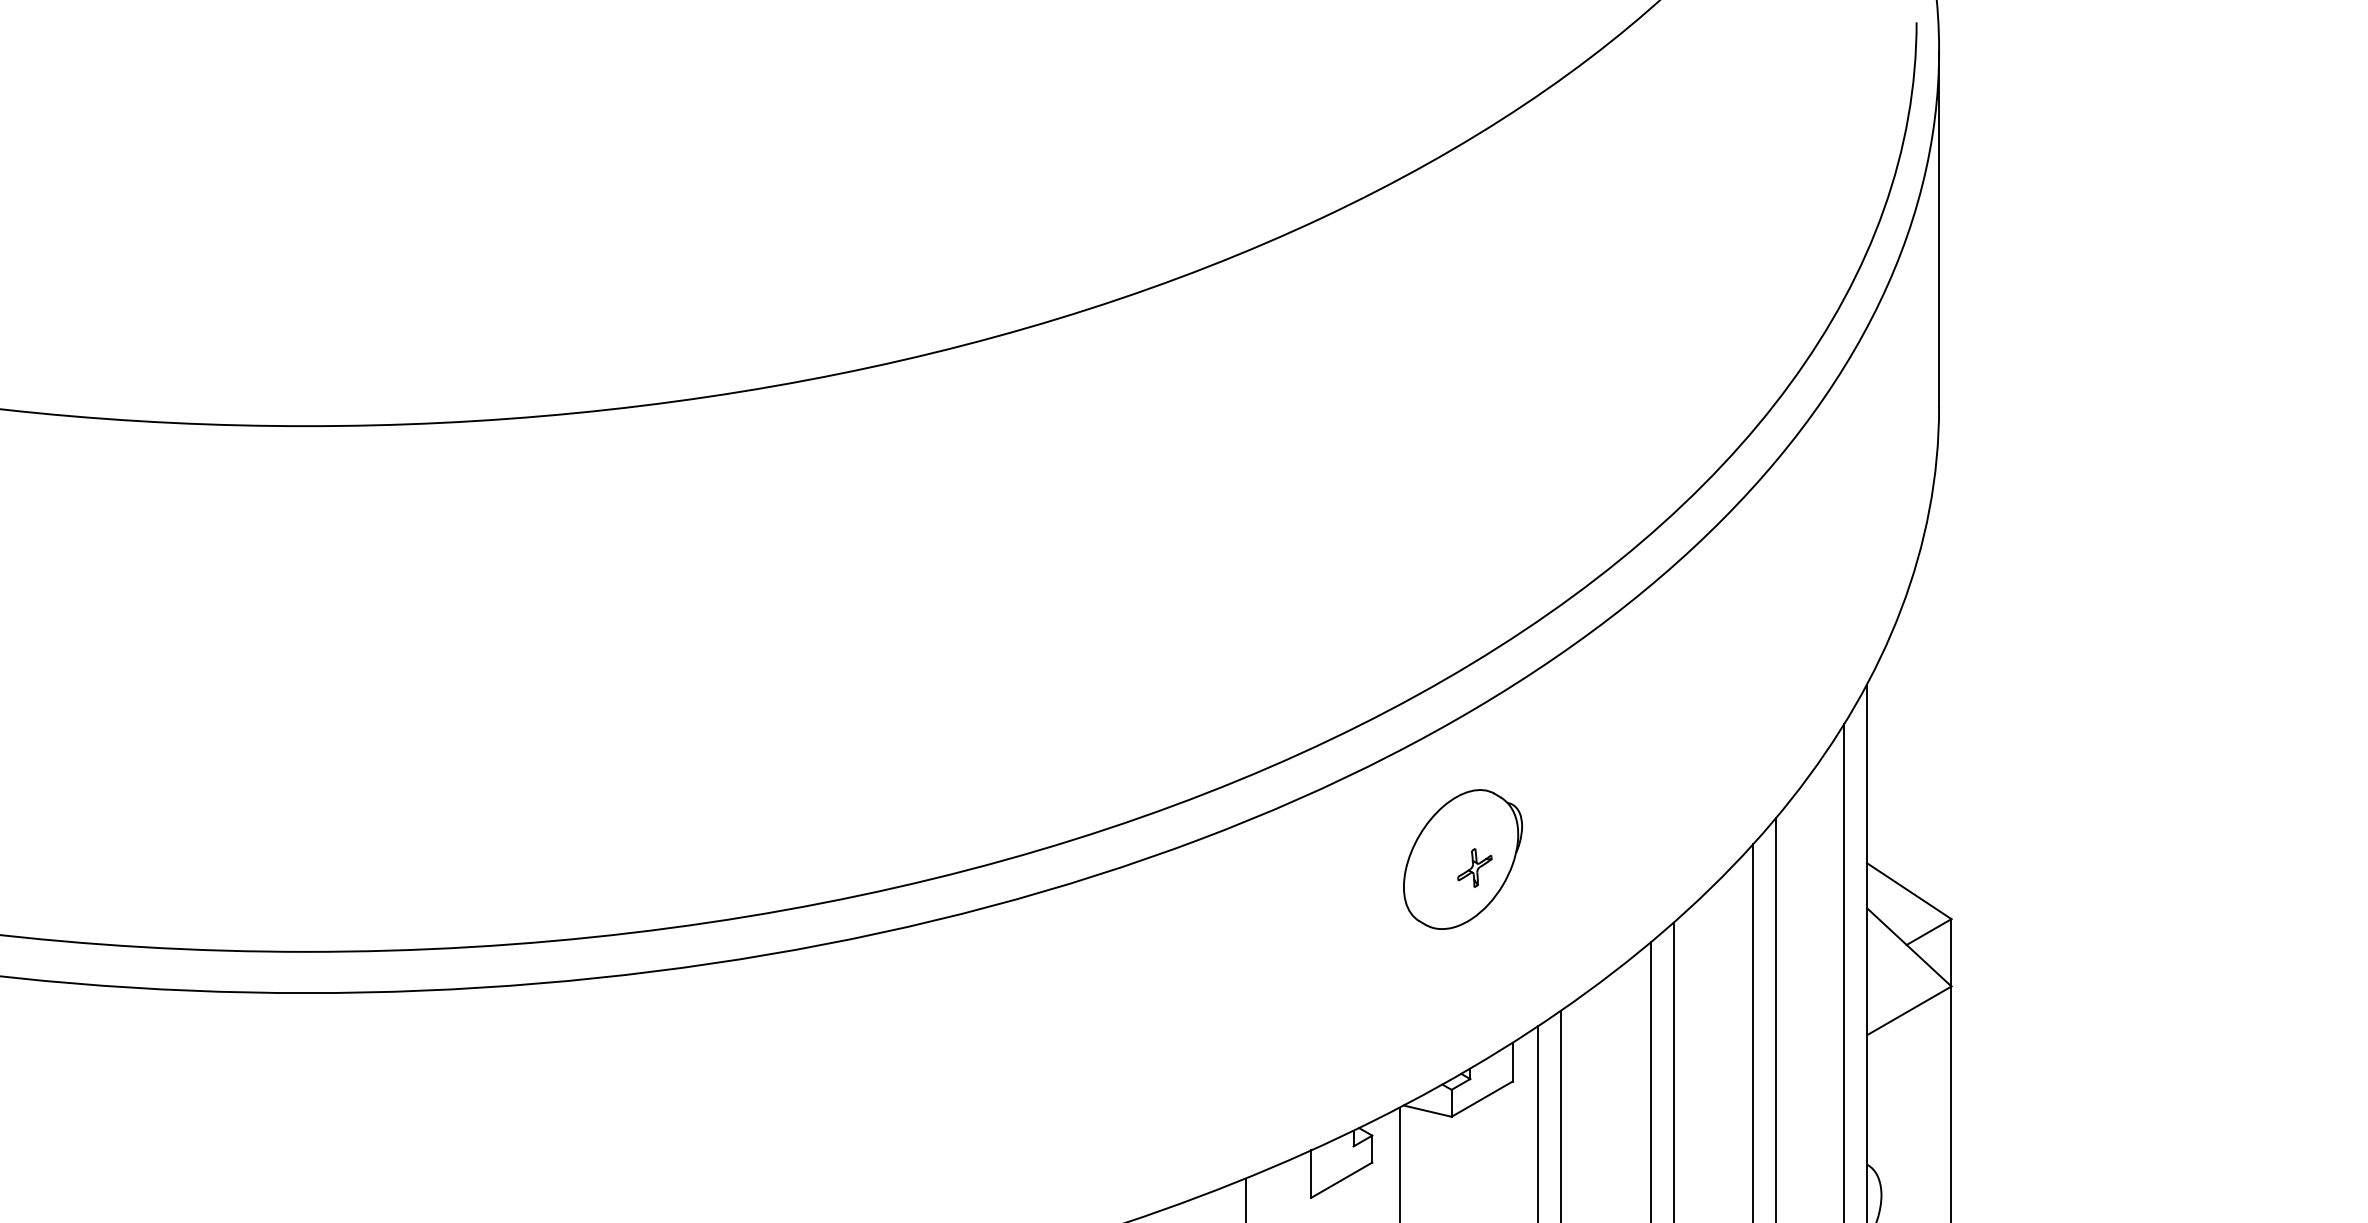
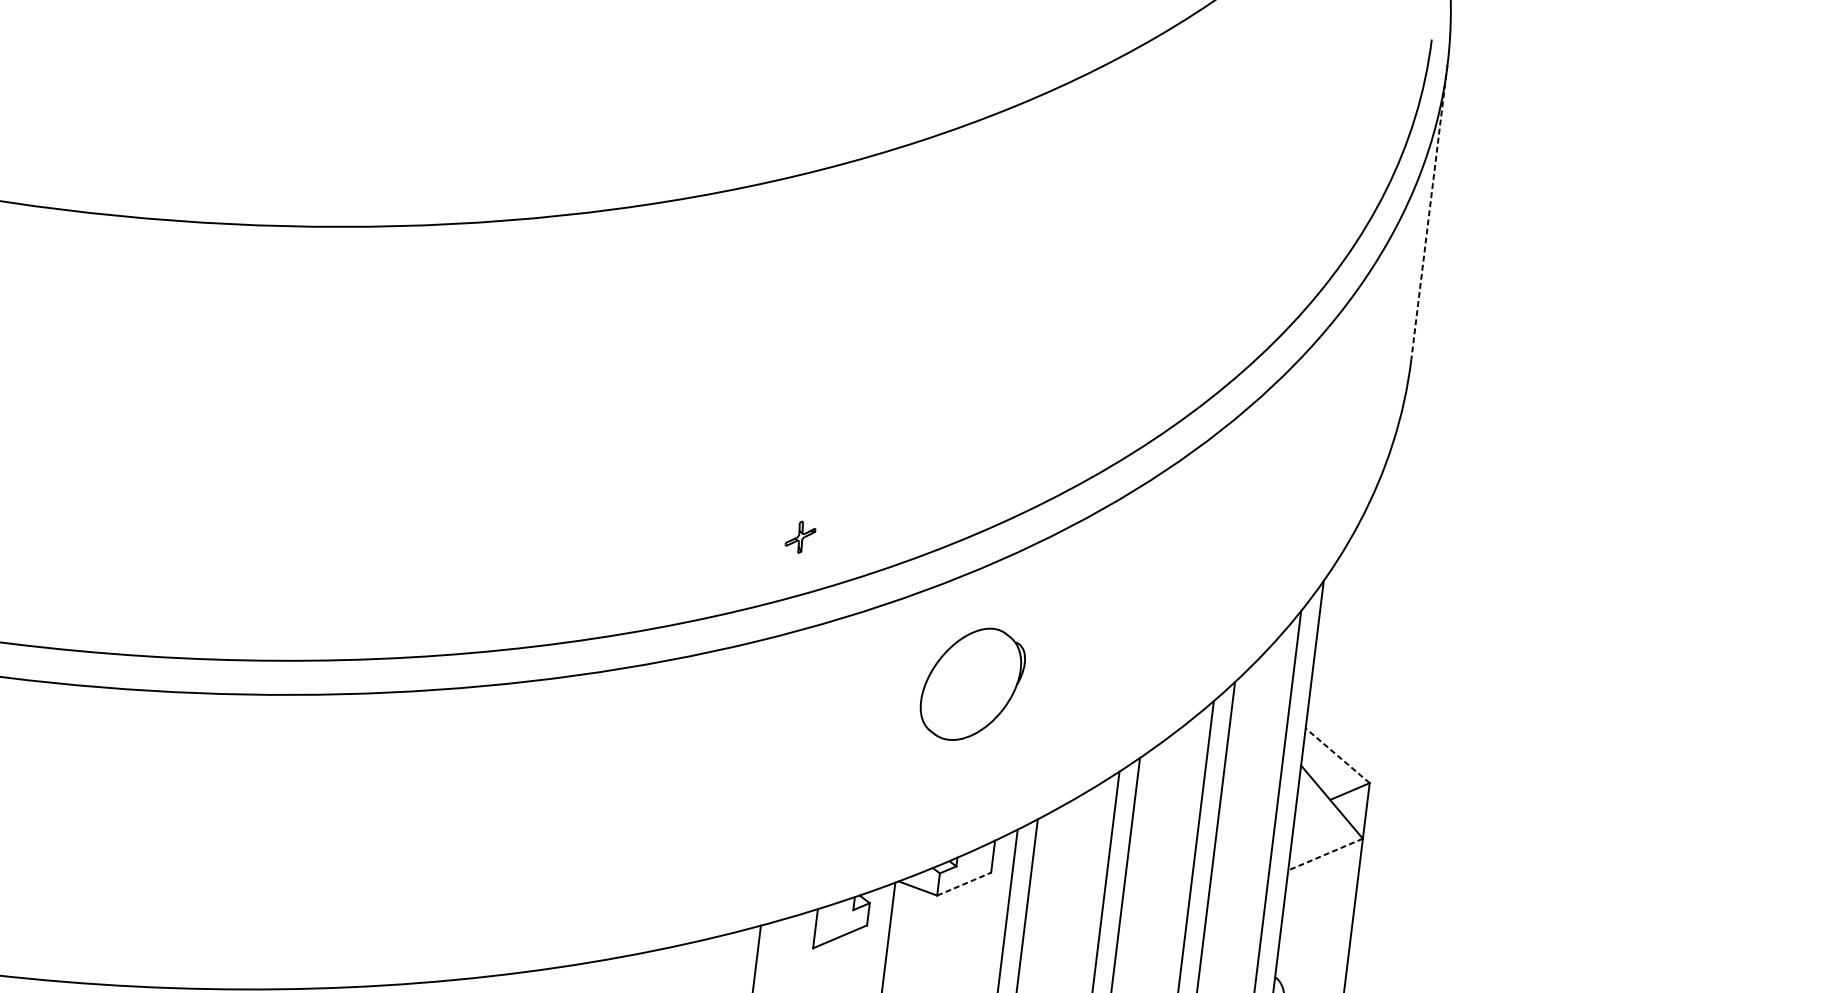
line: (1939, 229) -> (1429, 212), solid -> dashed
part: (1474, 867) -> (800, 536), moved
line: (1909, 891) -> (1337, 756), solid -> dashed
line: (1909, 1010) -> (1325, 854), solid -> dashed
line: (1482, 1098) -> (964, 883), solid -> dashed

